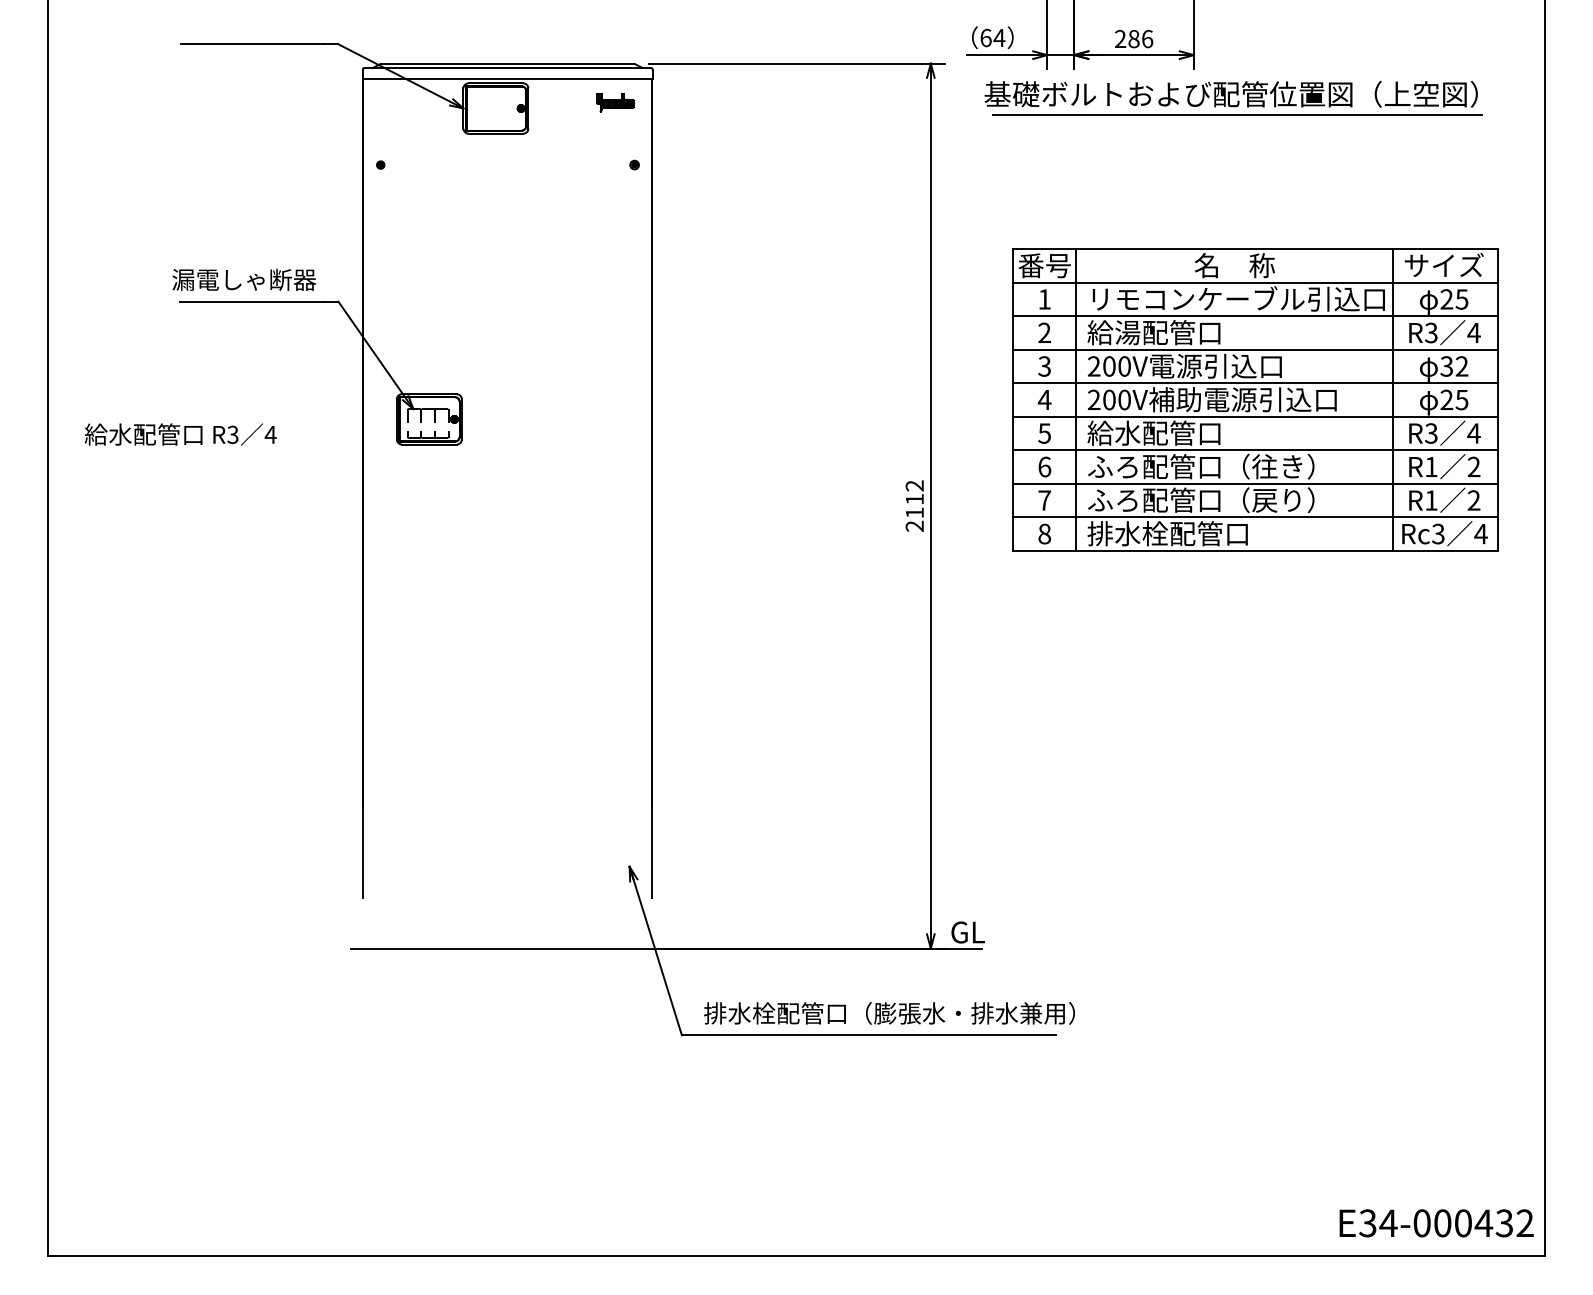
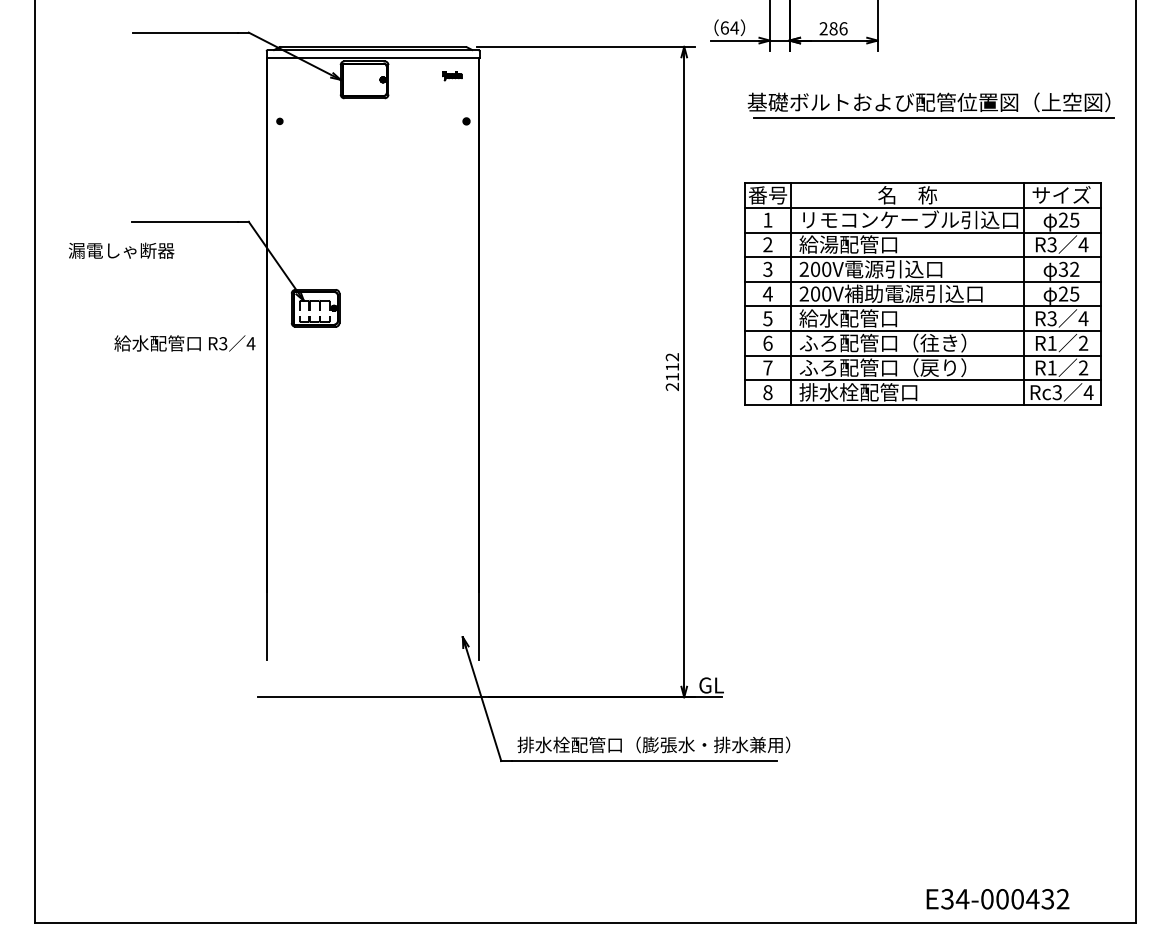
part: (1233, 98) -> (930, 105), moved
part: (615, 103) -> (452, 76), size x0.7
text: (244, 279) -> (121, 250), moved
text: (180, 434) -> (184, 343), moved
text: (1435, 1223) -> (997, 899), moved

